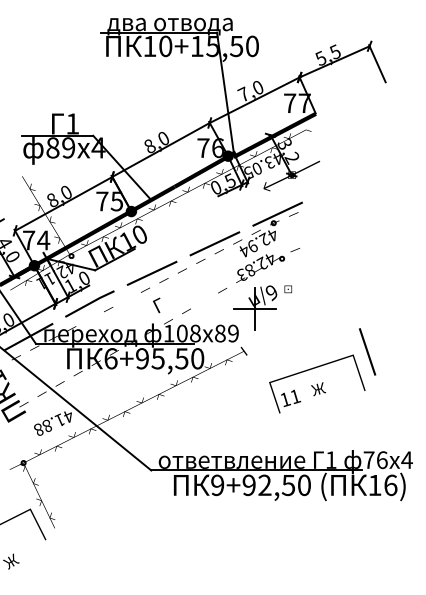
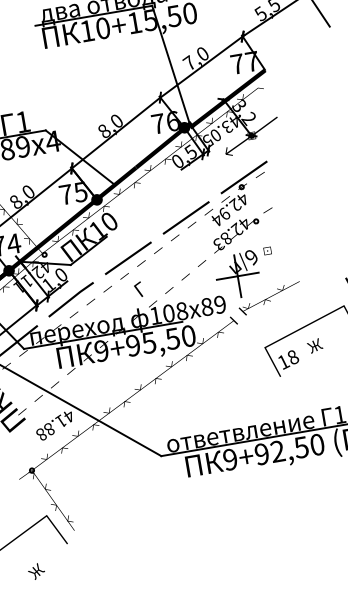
line: (126, 299) -> (107, 288), added
line: (204, 300) -> (185, 276), added
line: (90, 318) -> (74, 314), added
part: (282, 336) -> (269, 299), added
text: (110, 358) -> (101, 350), 6+95,50 -> 9+95,50
text: (295, 396) -> (293, 357), 11 -> 18

